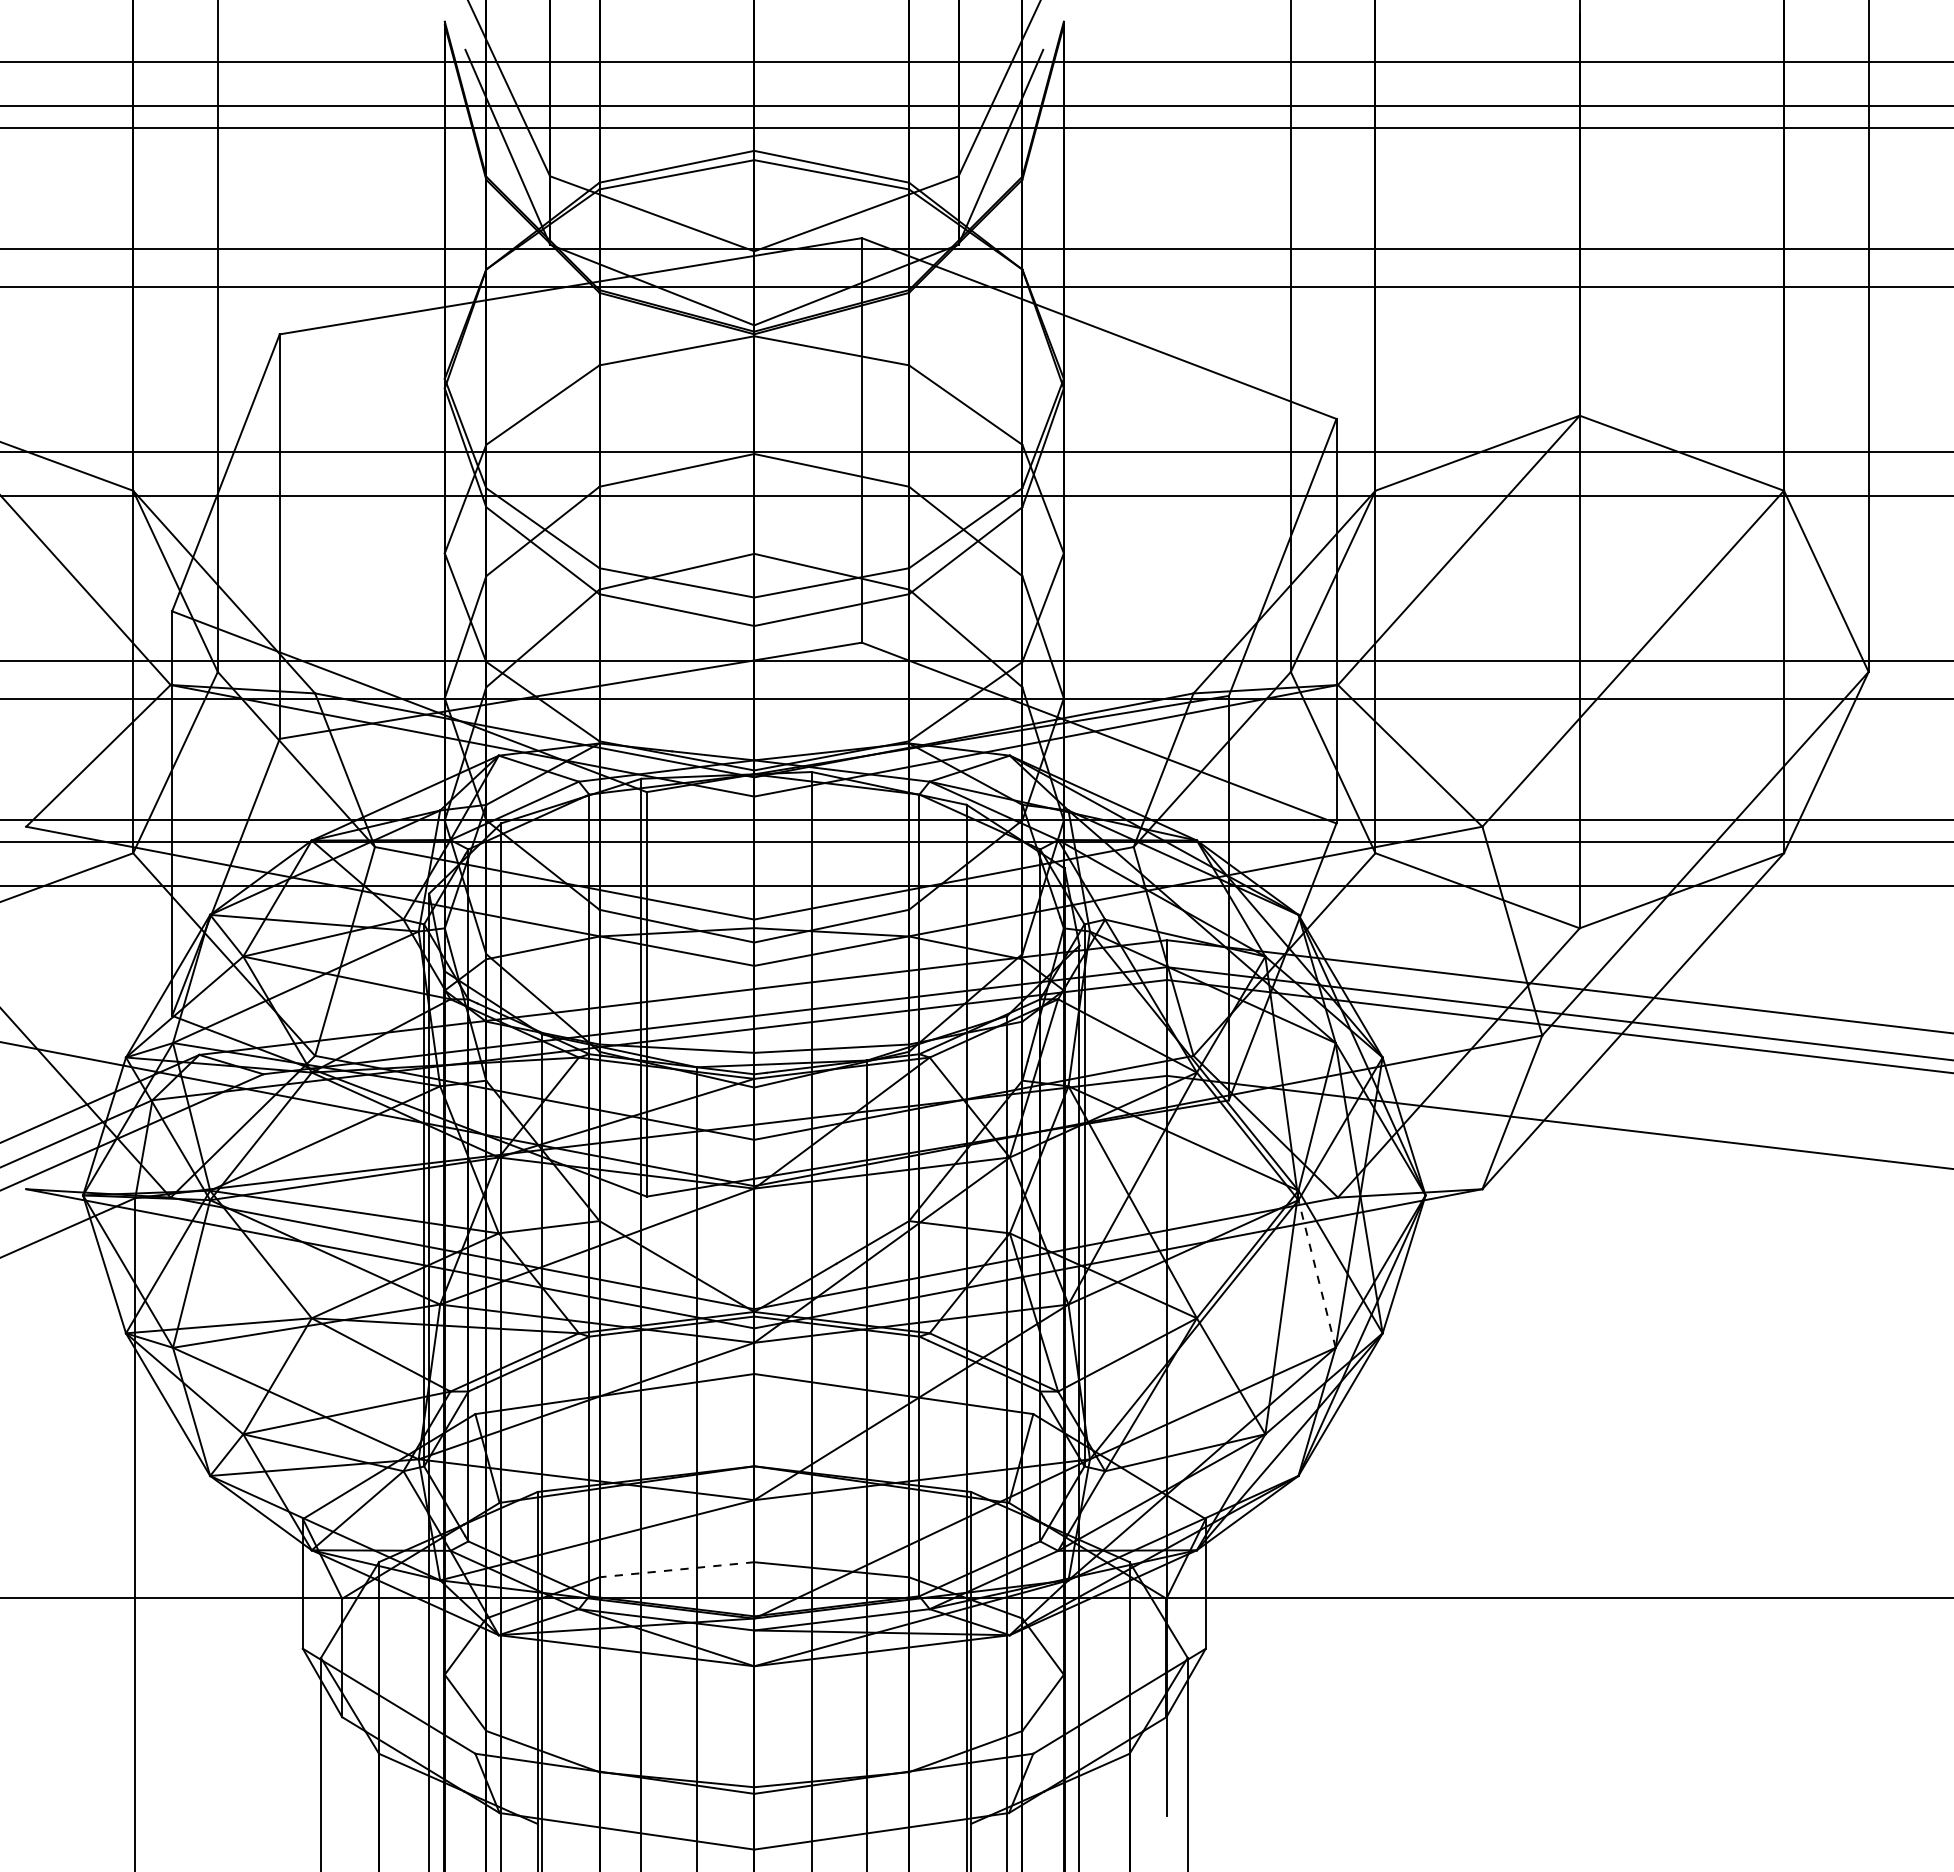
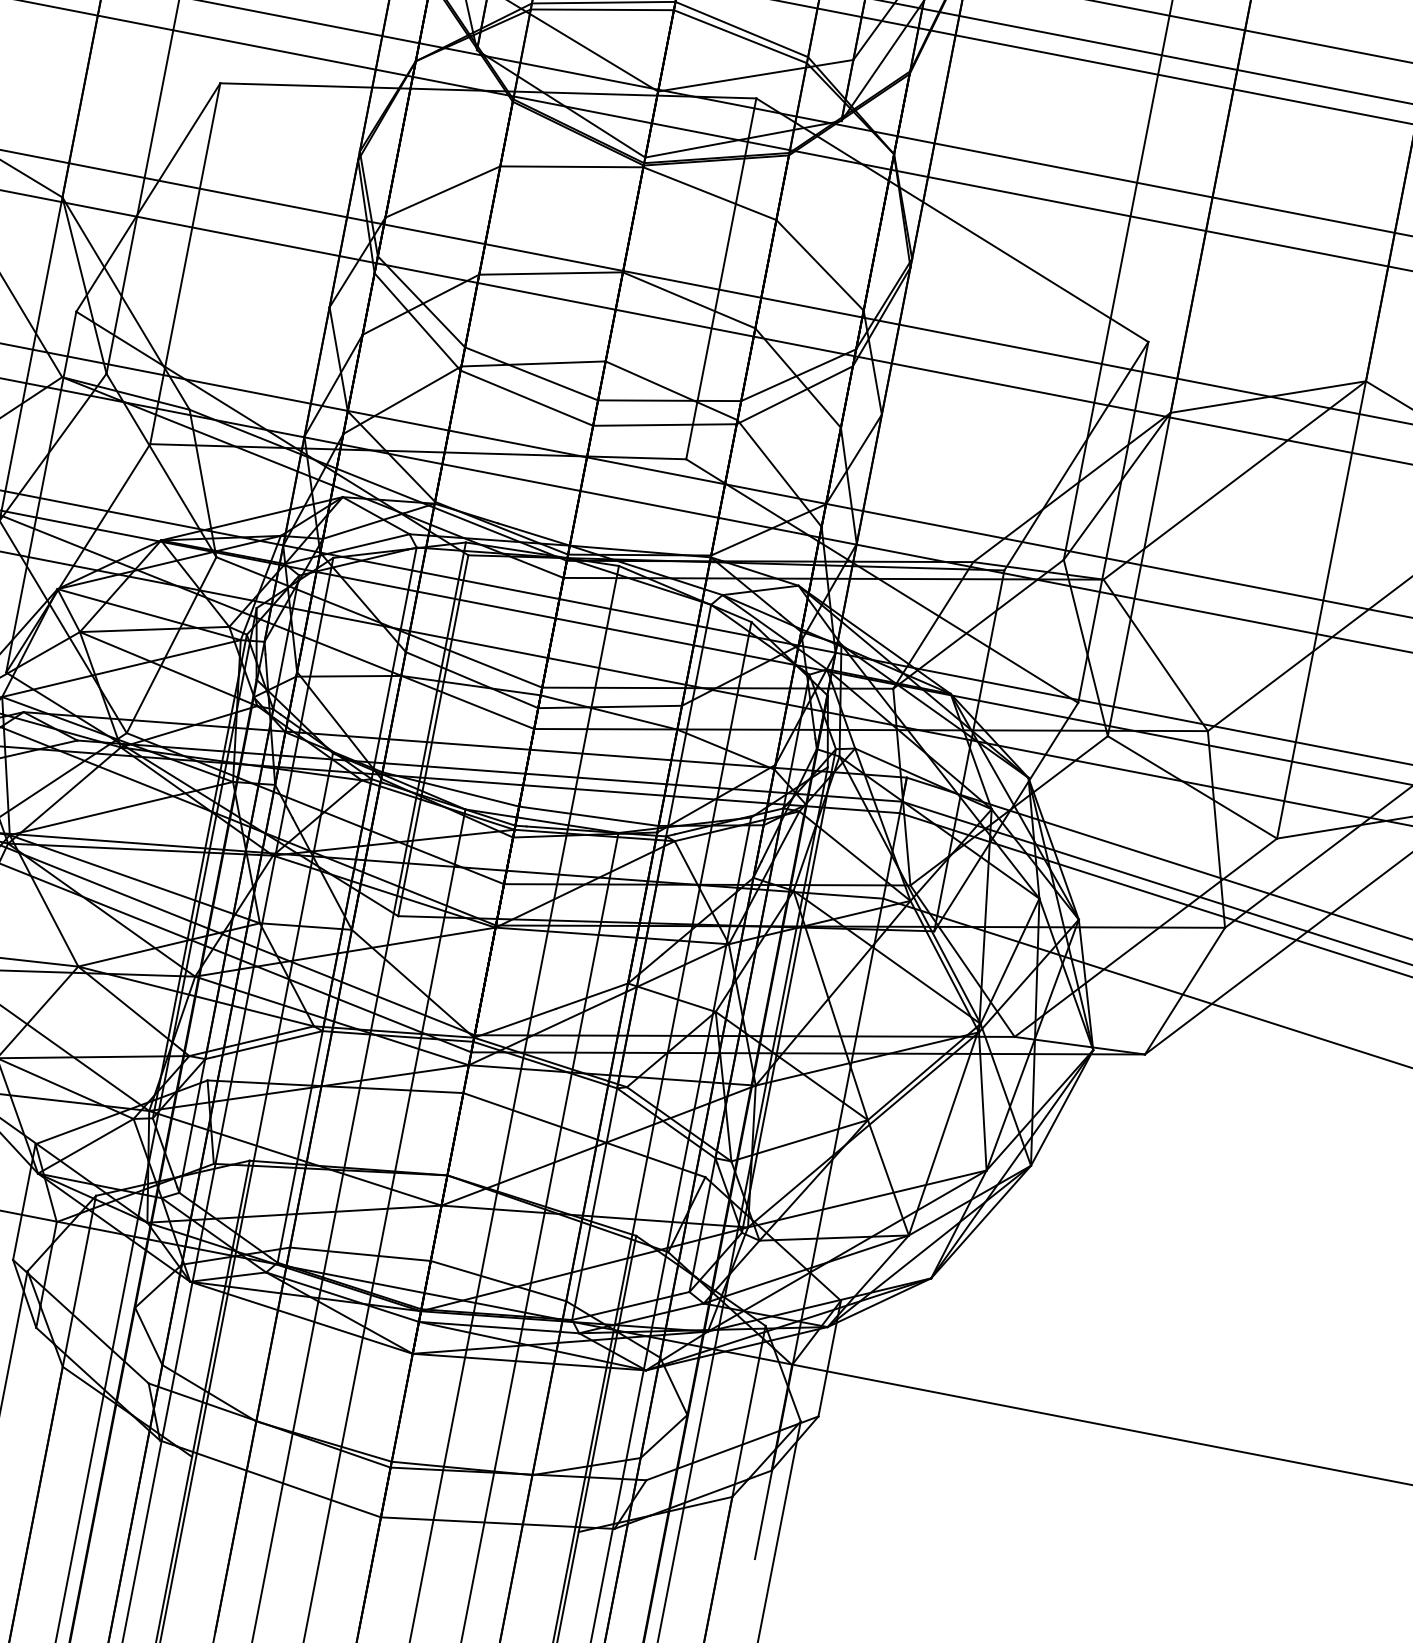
line: (1316, 1273) -> (982, 1100), dashed -> solid
line: (676, 1569) -> (360, 1253), dashed -> solid

